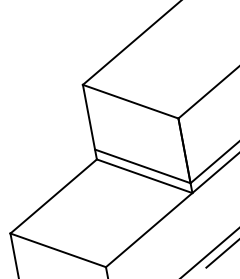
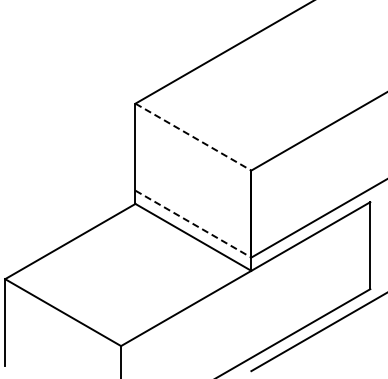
line: (130, 101) -> (193, 137), solid -> dashed
line: (142, 166) -> (193, 224), solid -> dashed

